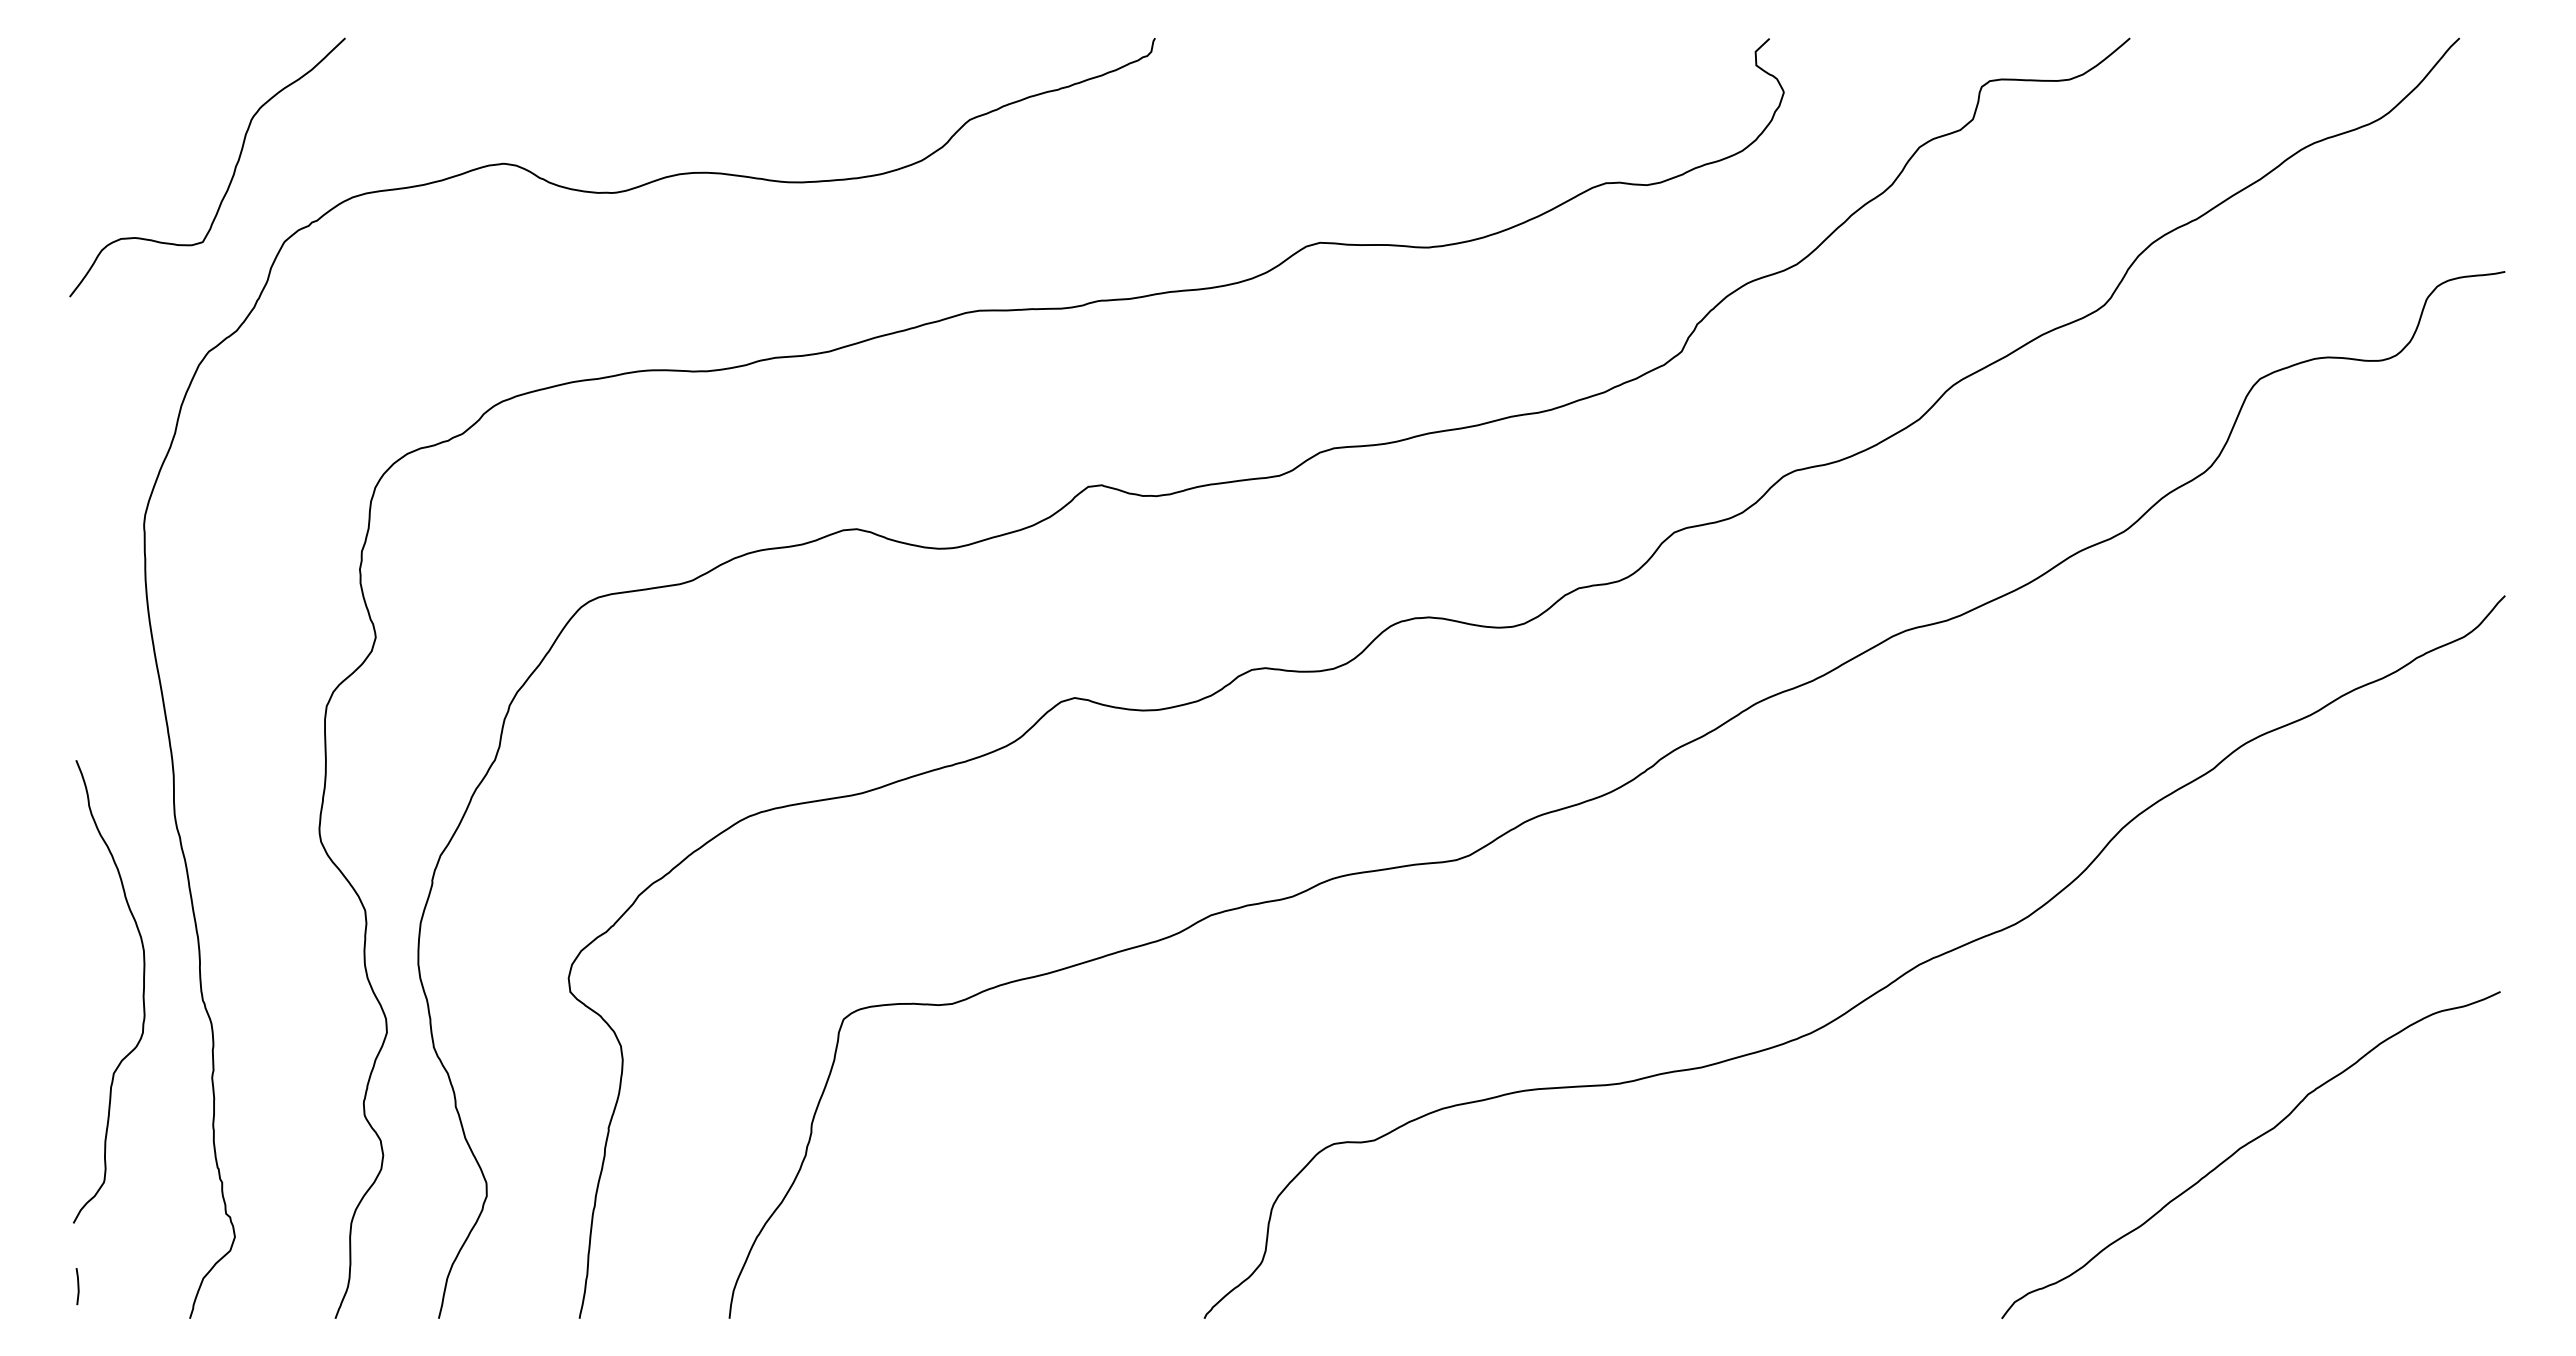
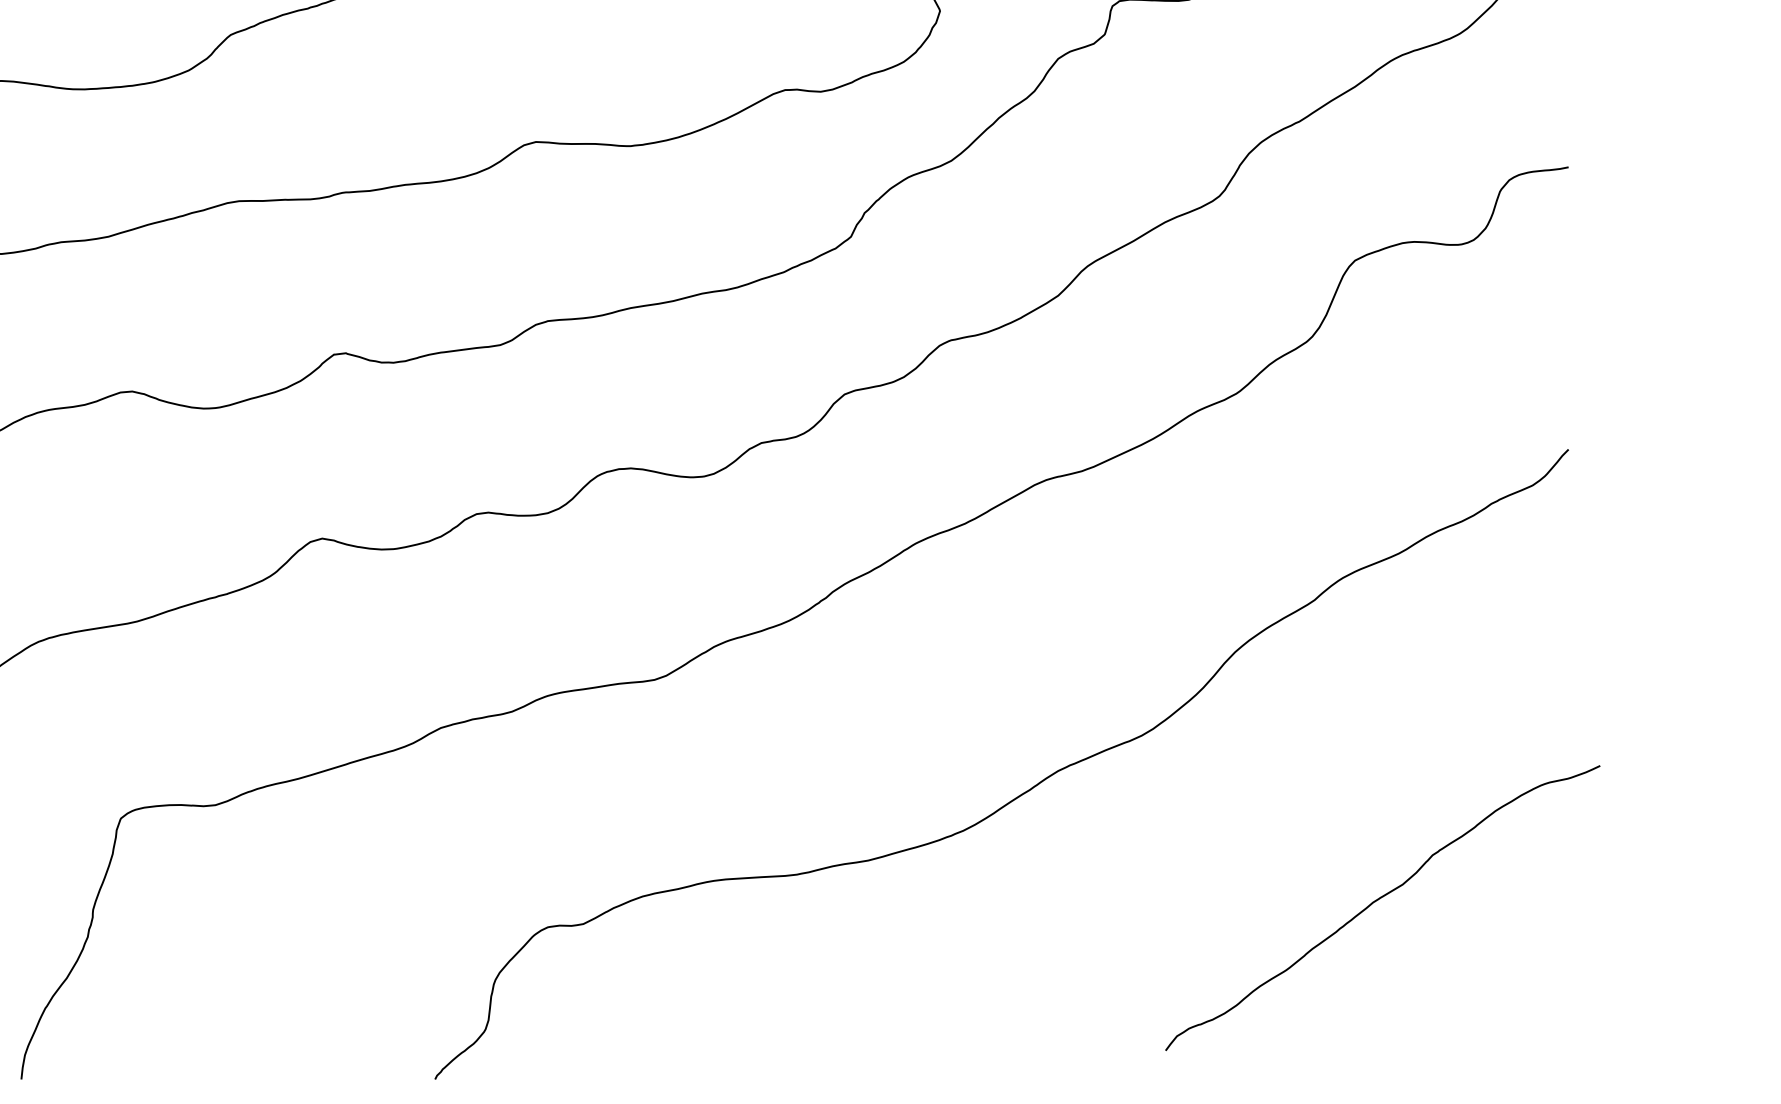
curve: (2245, 1146) -> (1378, 900), moved

